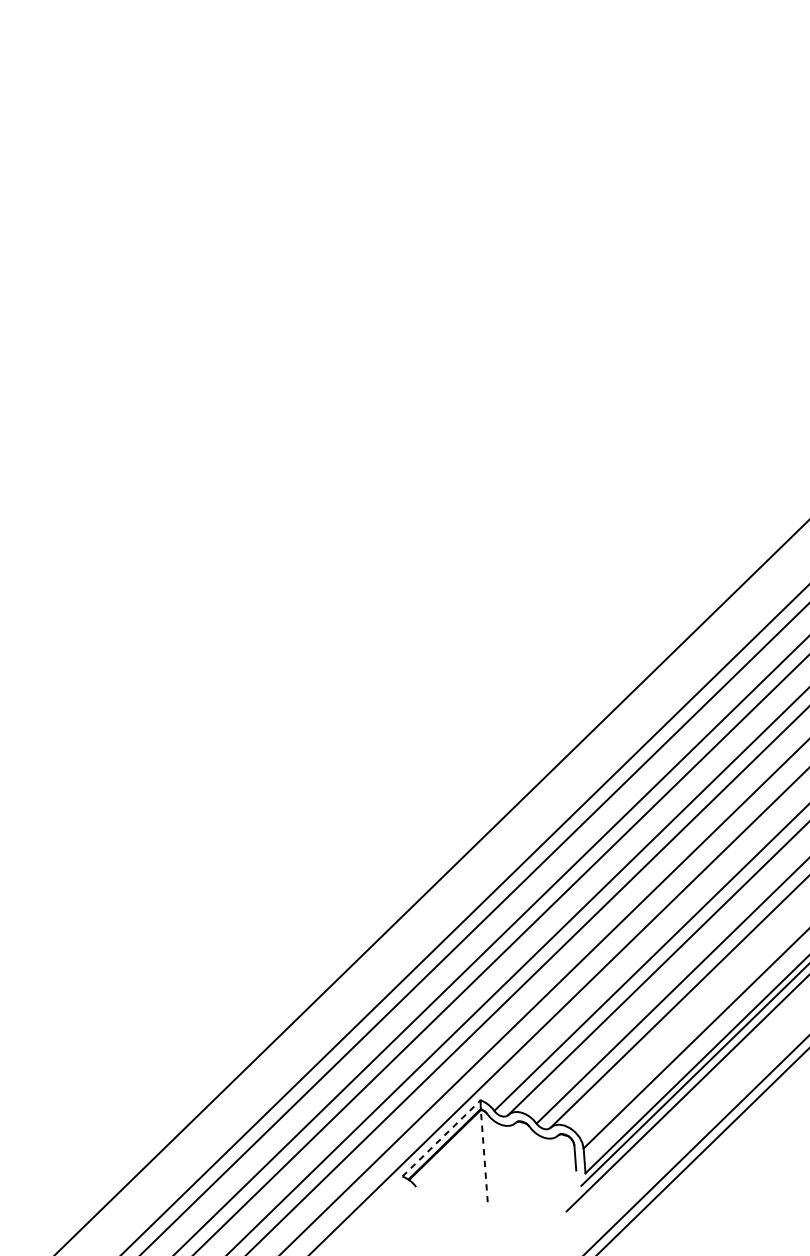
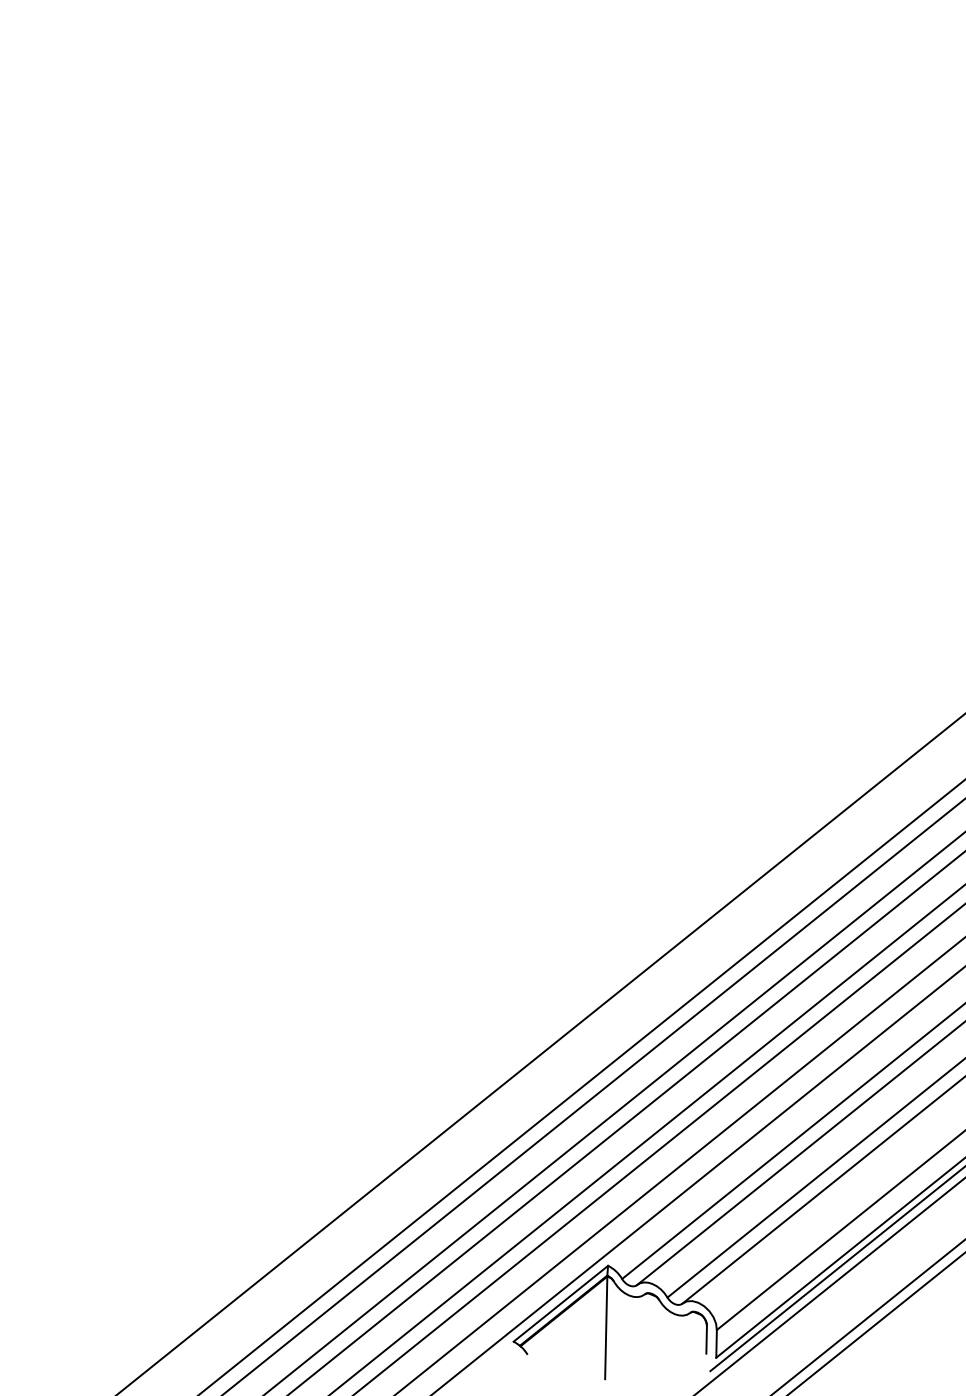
line: (441, 1138) -> (560, 1303), dashed -> solid
line: (484, 1155) -> (606, 1327), dashed -> solid

